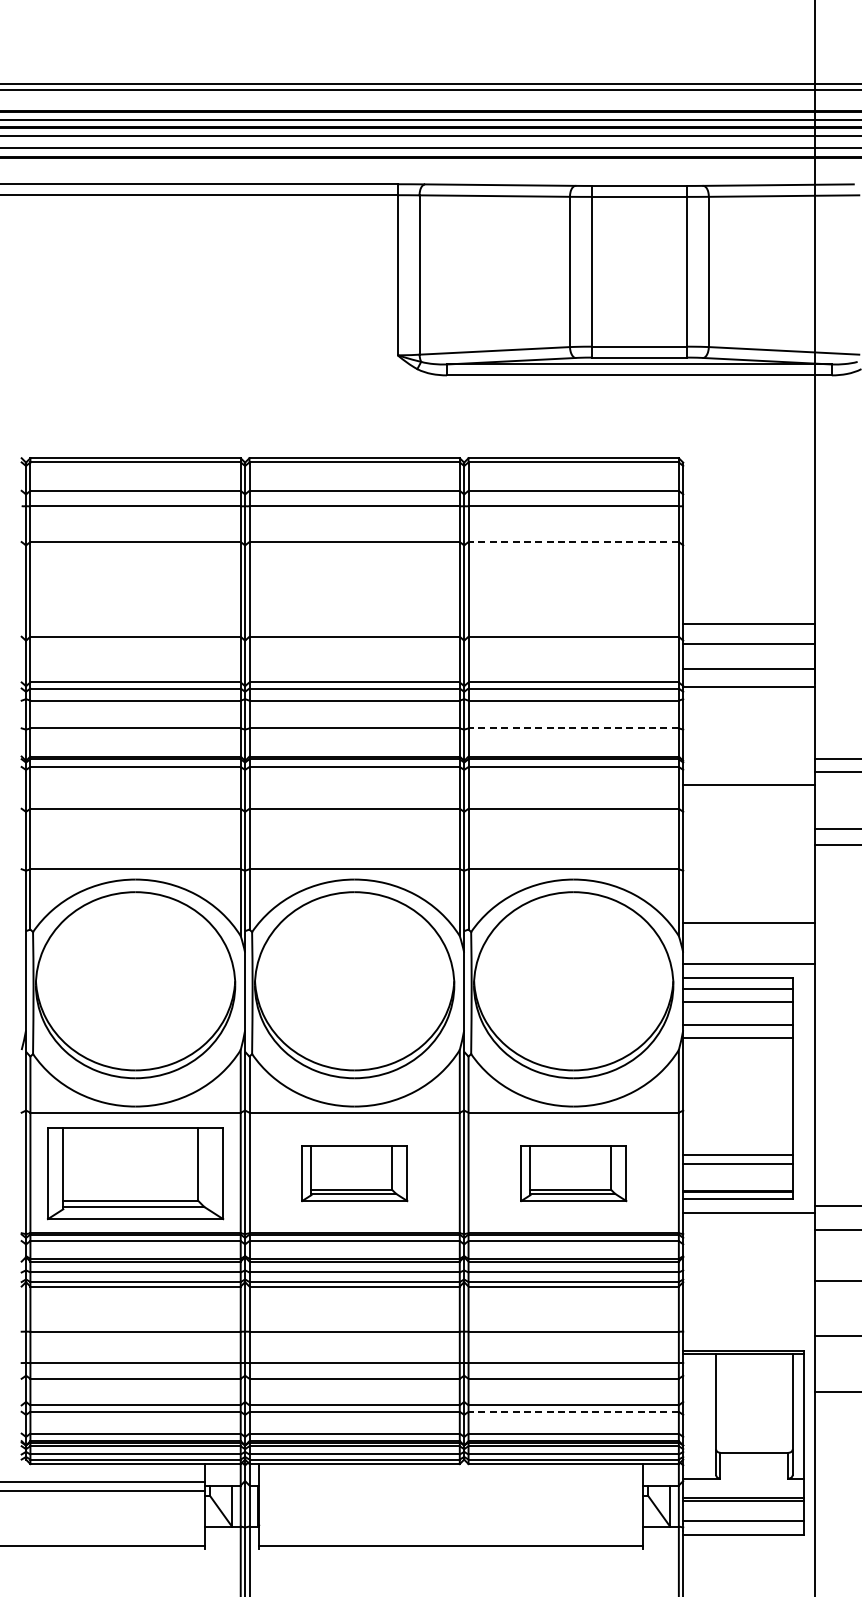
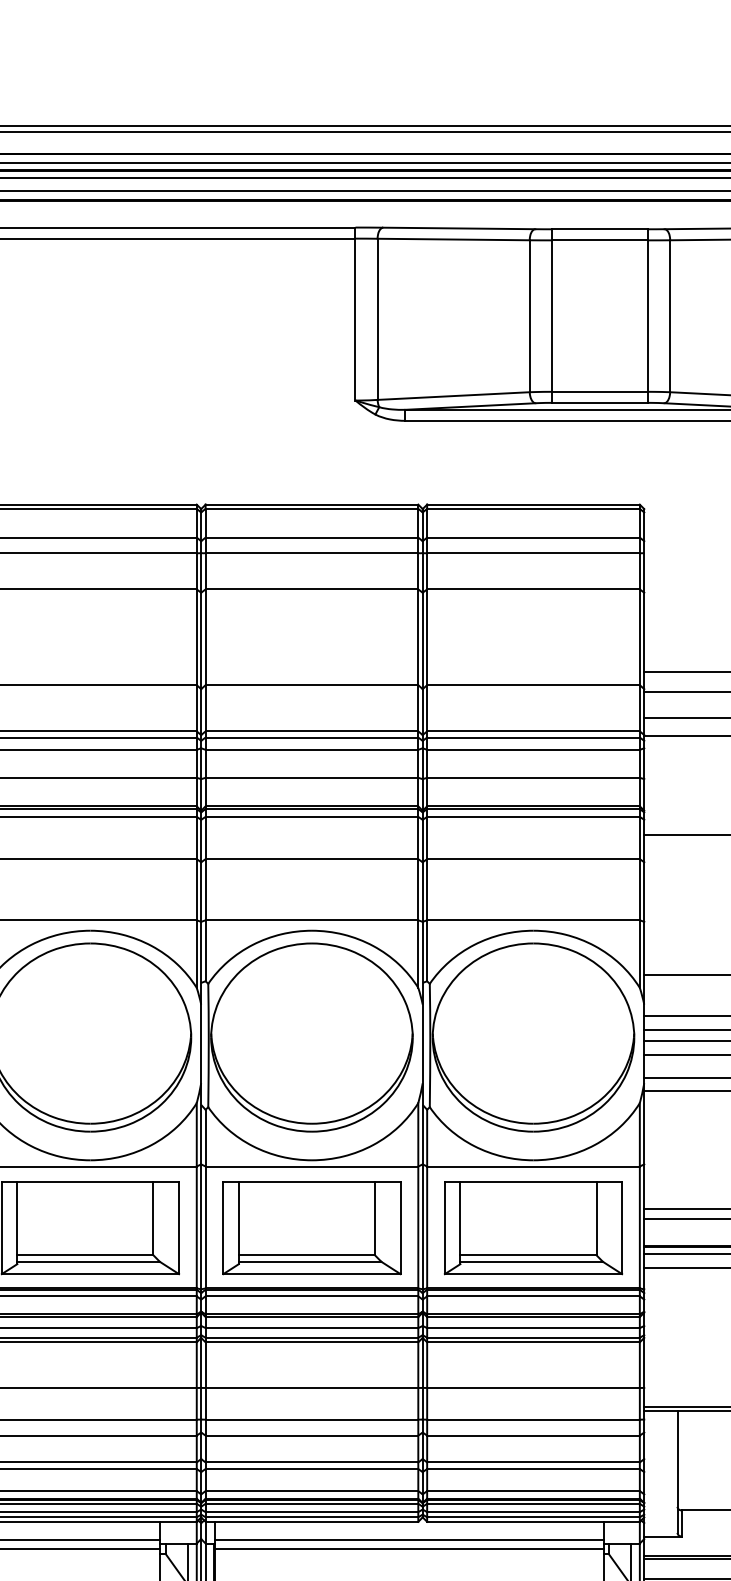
line: (573, 542) -> (533, 589), dashed -> solid
line: (573, 728) -> (533, 777), dashed -> solid
part: (354, 1173) -> (311, 1227), size x1.67
part: (573, 1173) -> (533, 1227), size x1.67
line: (573, 1411) -> (533, 1468), dashed -> solid
line: (450, 1482) -> (408, 1540), added
line: (450, 1491) -> (408, 1549), added

